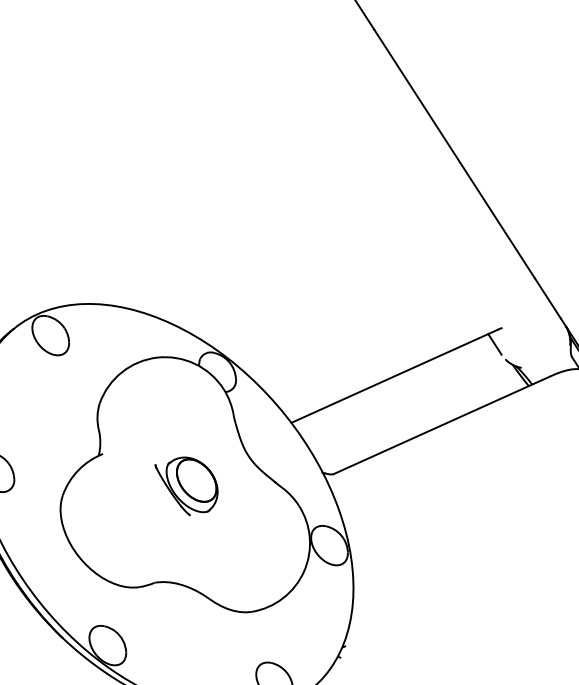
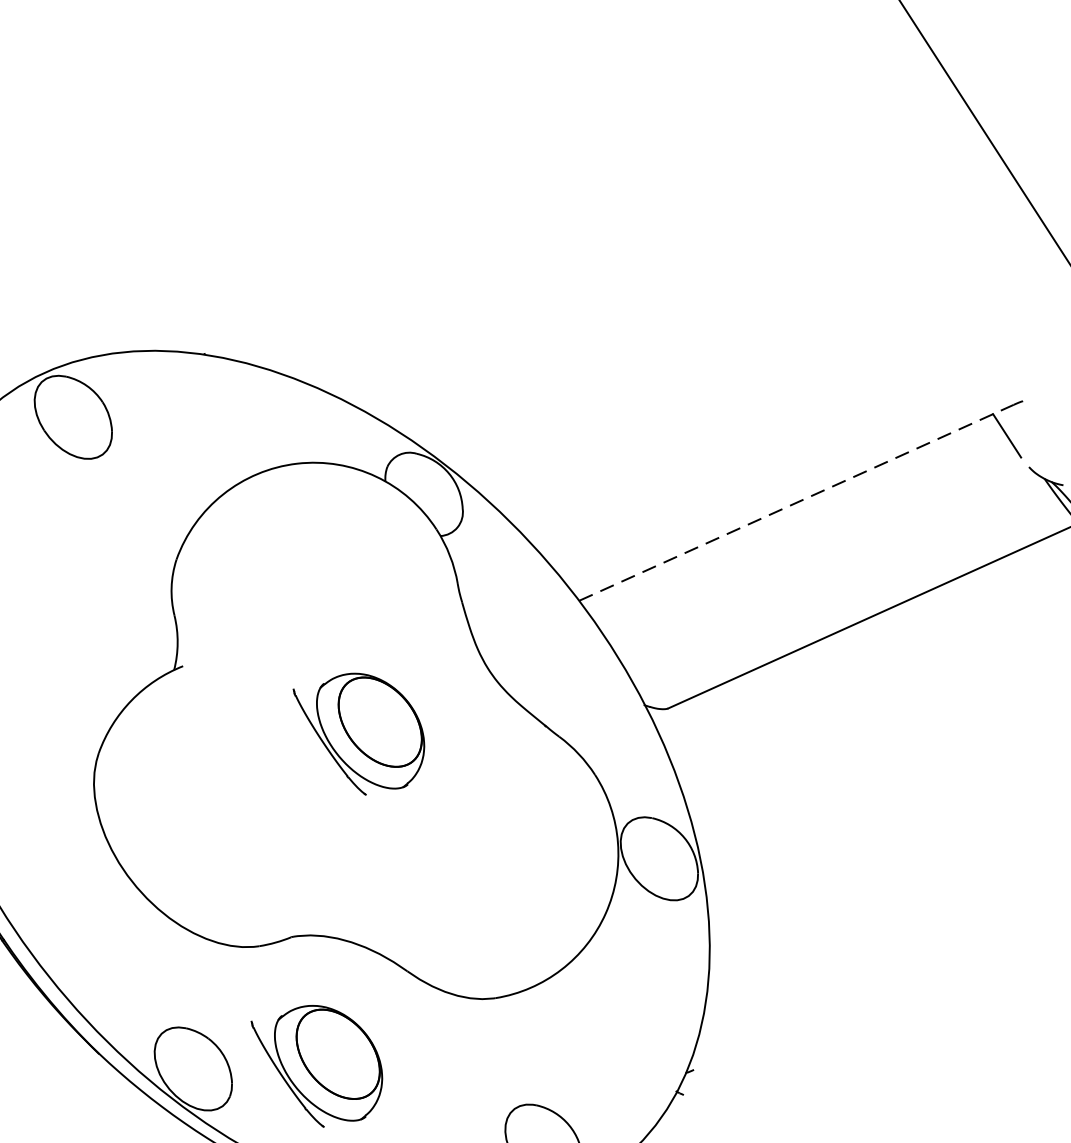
line: (395, 376) -> (798, 503), solid -> dashed
part: (166, 643) -> (316, 1064), added

